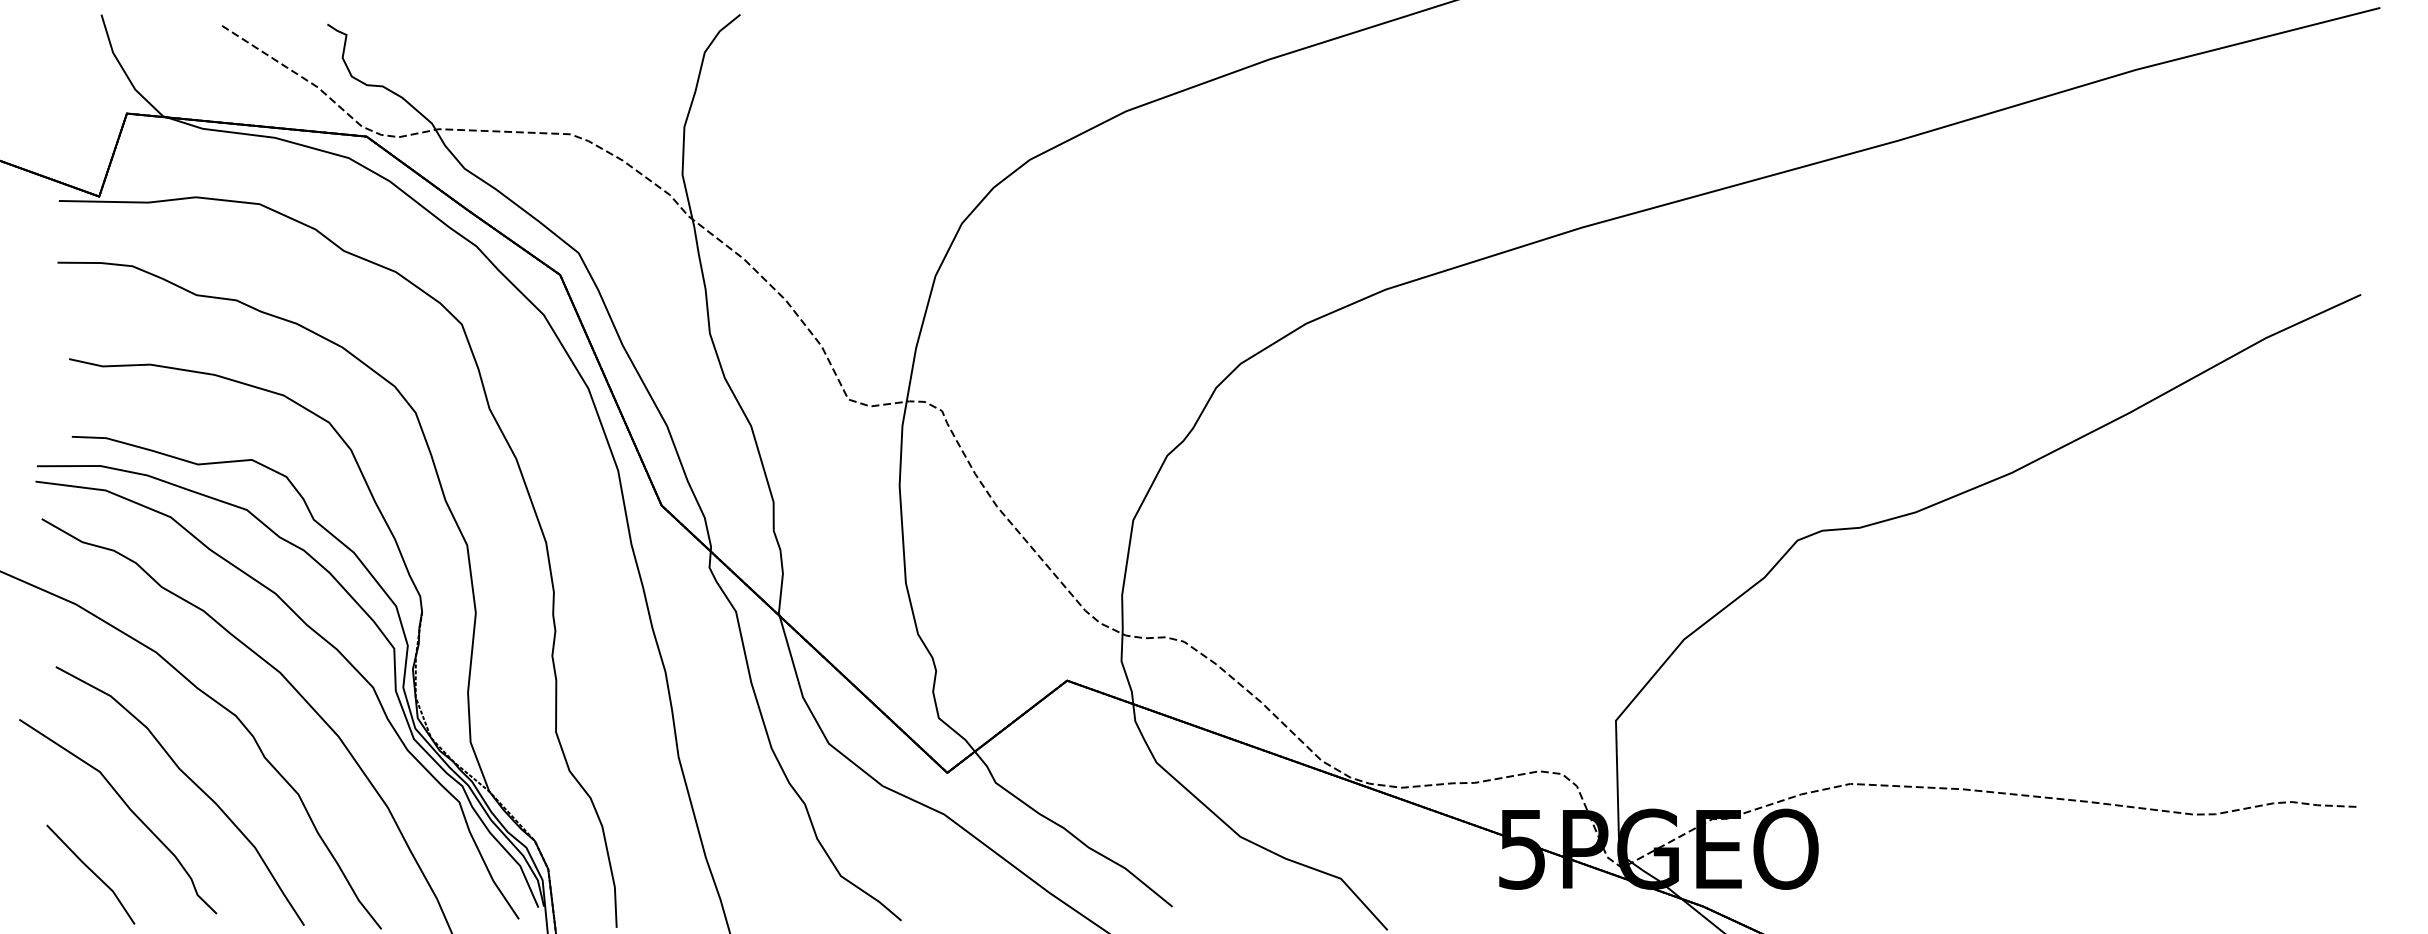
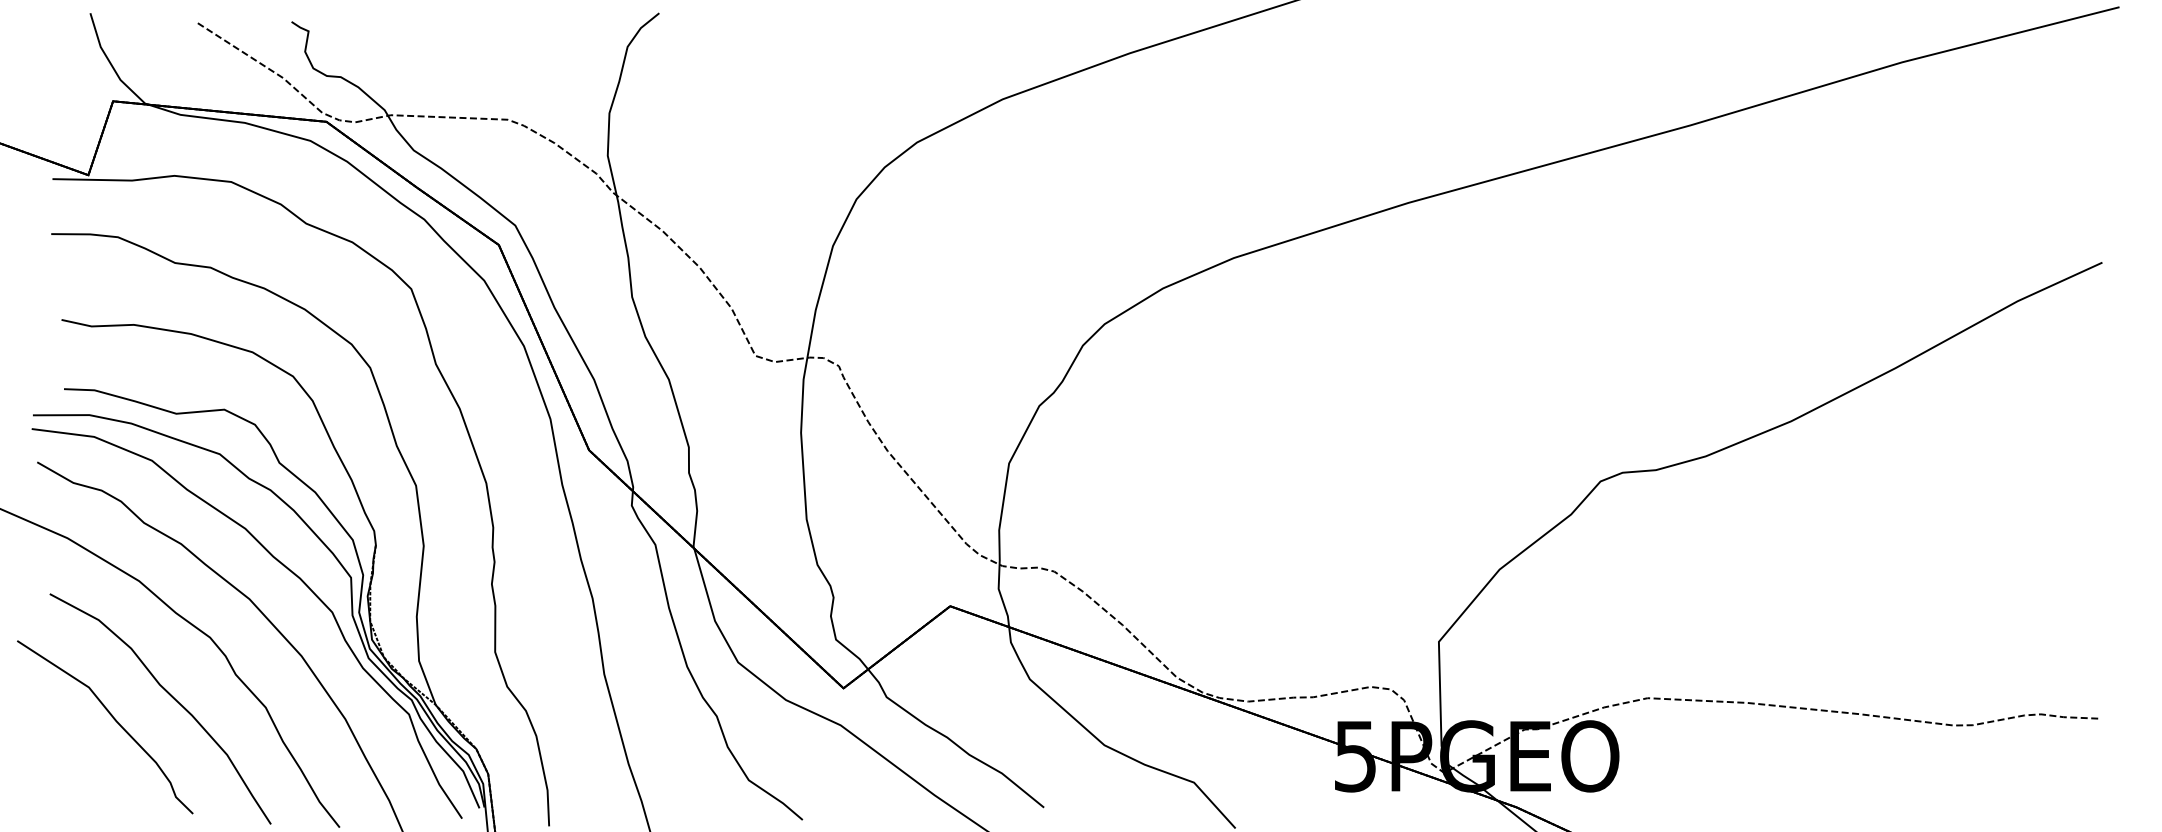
line: (91, 872) -> (81, 777), removed

